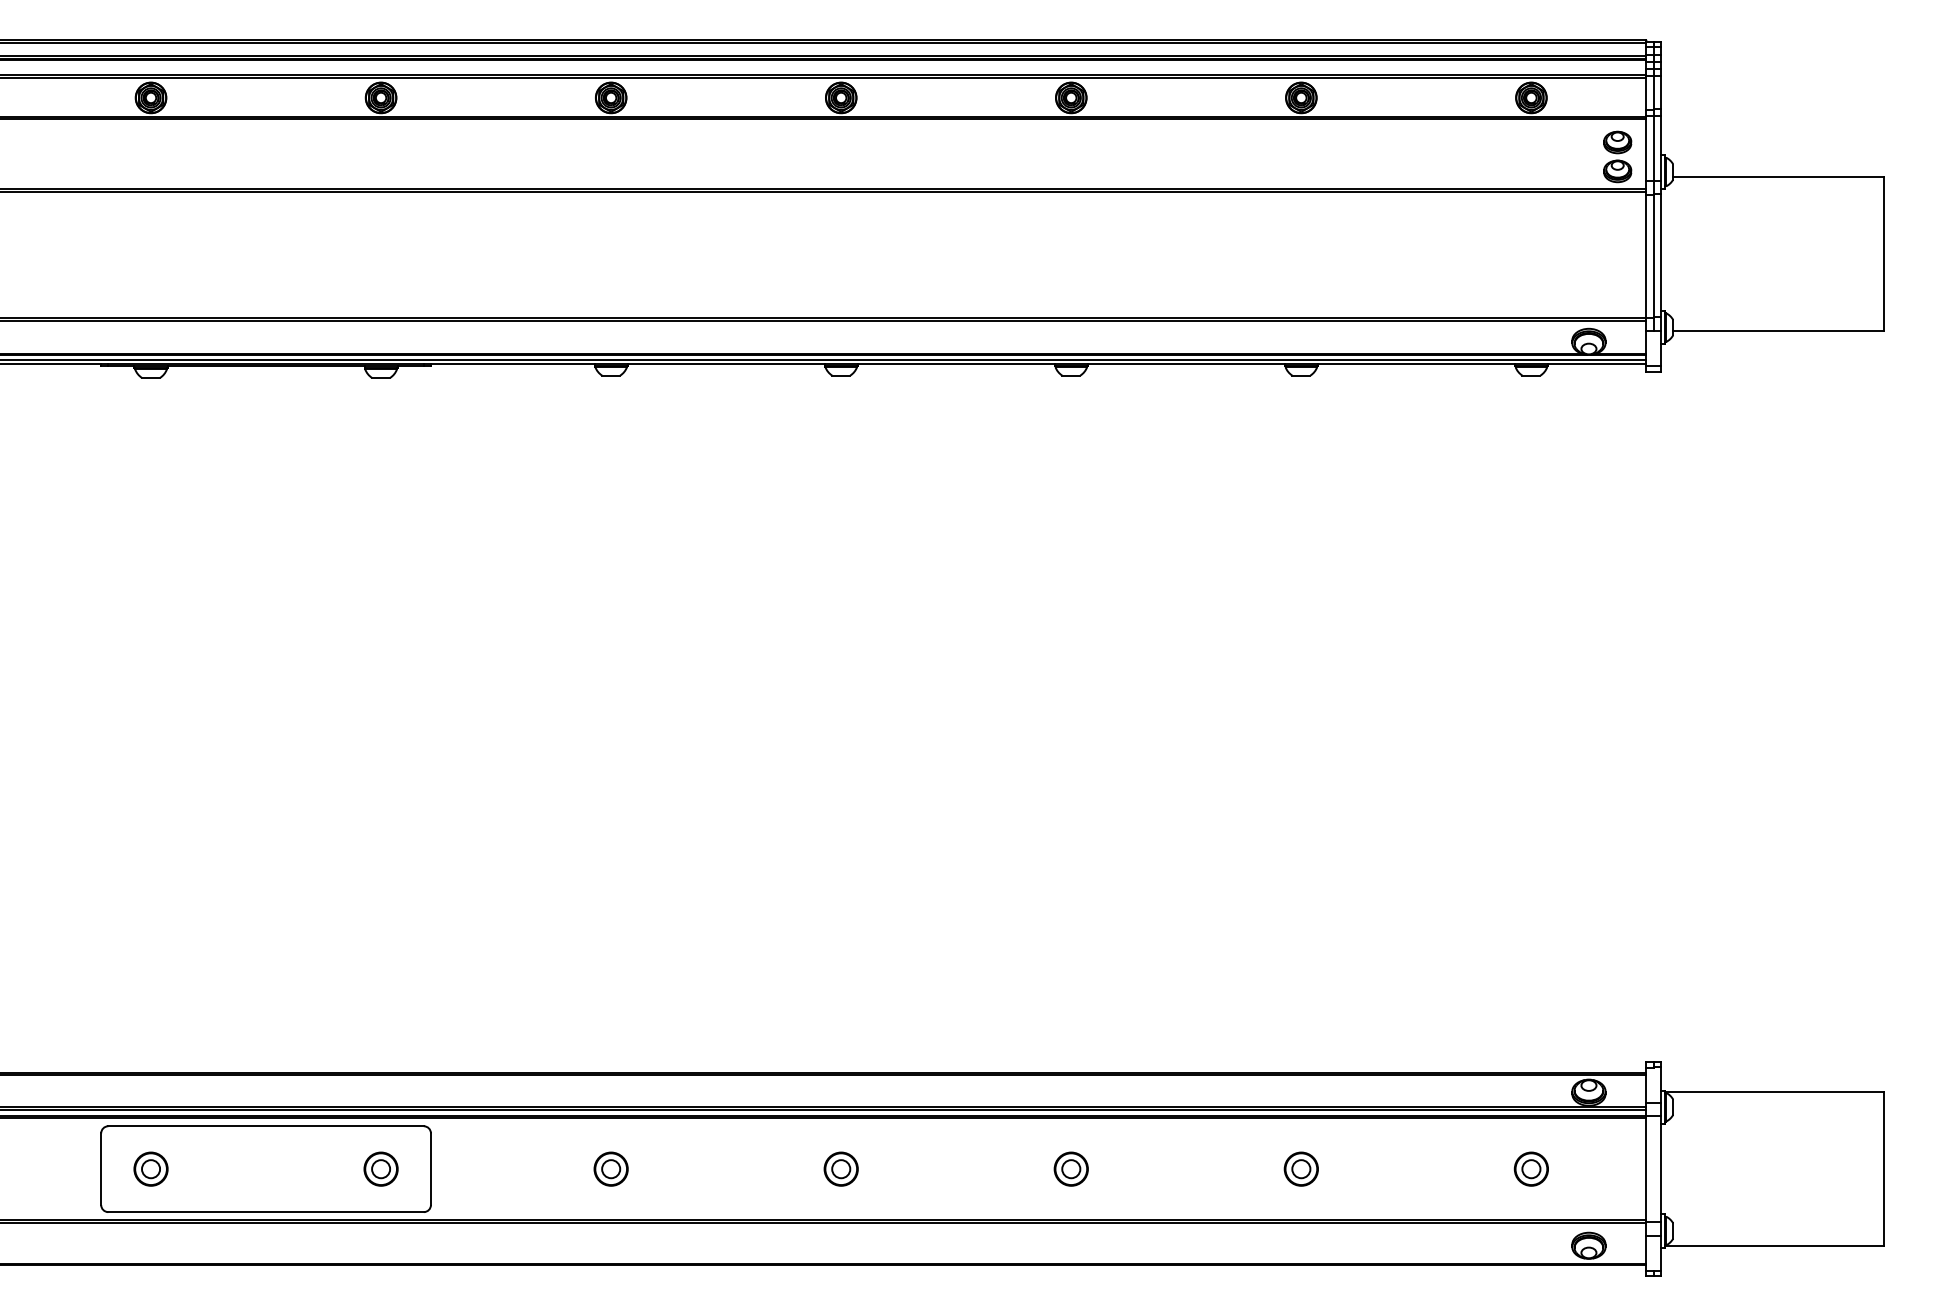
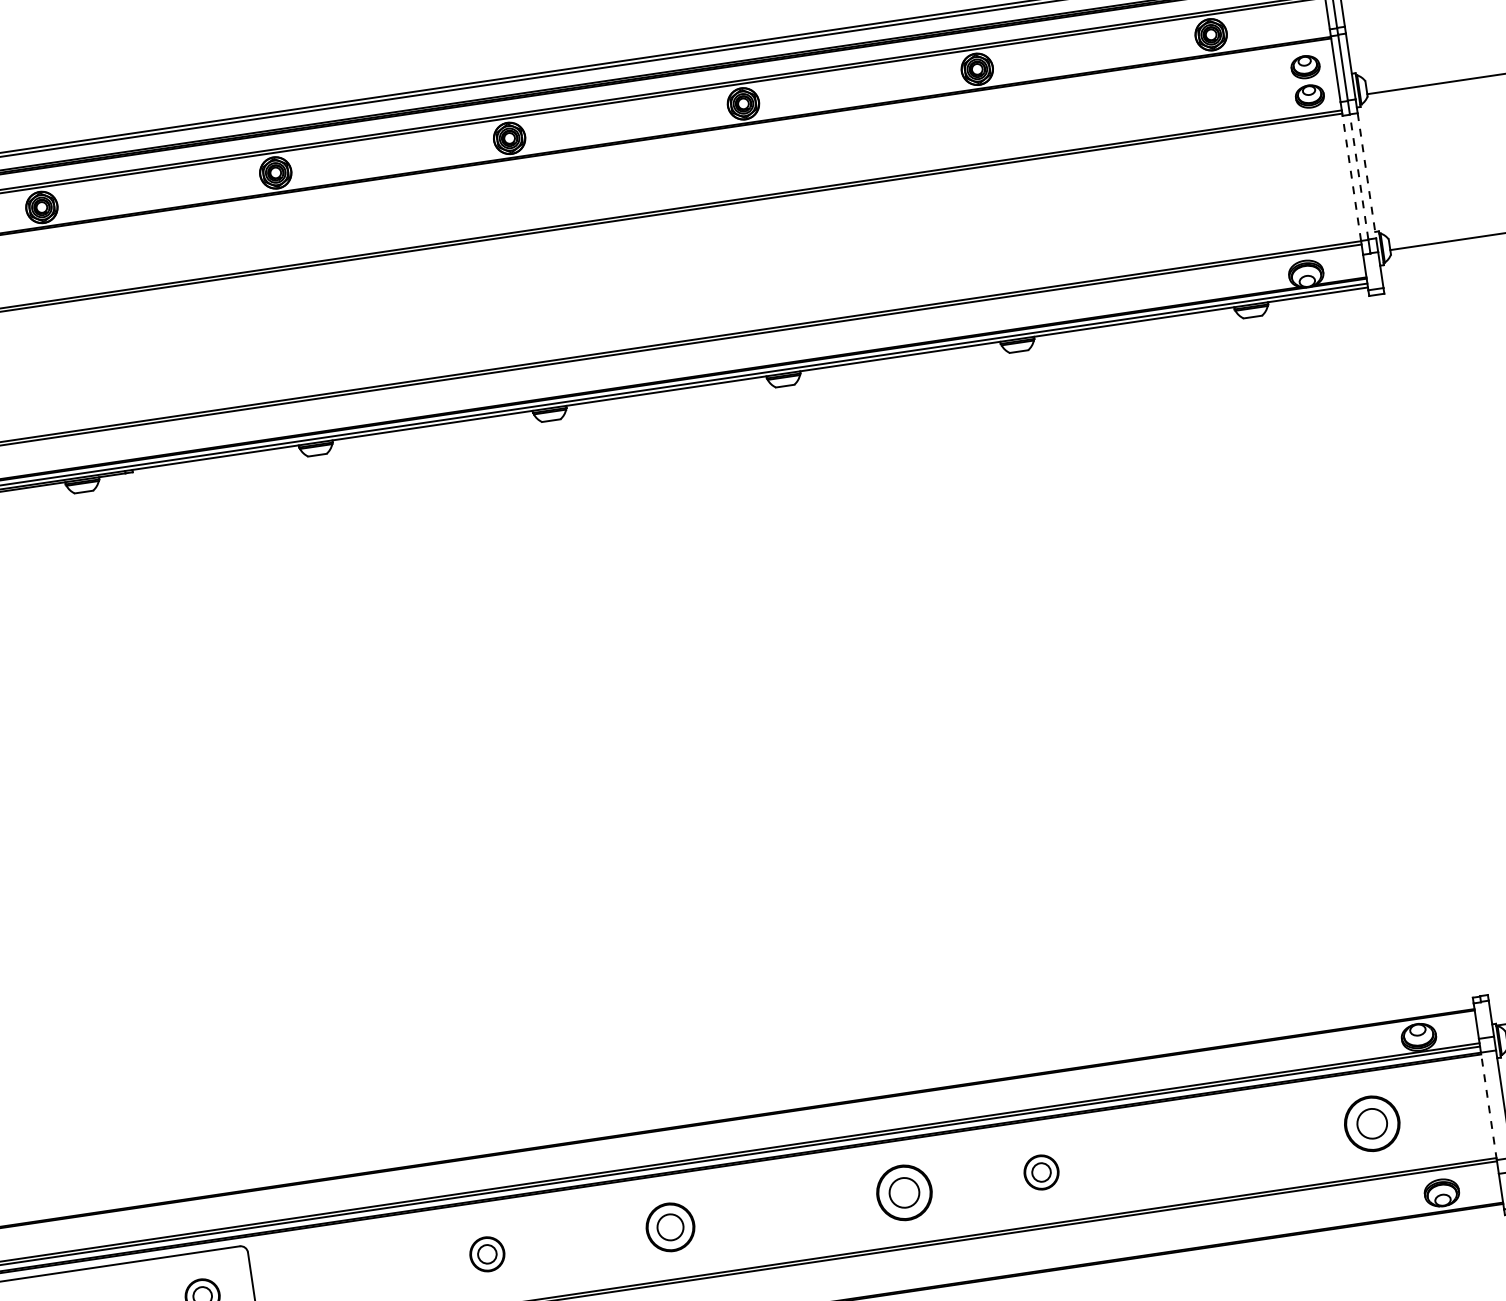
line: (1653, 255) -> (1358, 176), solid -> dashed
line: (1661, 255) -> (1367, 175), solid -> dashed
line: (1646, 256) -> (1351, 178), solid -> dashed
part: (610, 1168) -> (486, 1253), moved
part: (840, 1168) -> (669, 1226), size x1.4
part: (1070, 1168) -> (903, 1192), size x1.6
part: (1300, 1168) -> (1040, 1171), moved
part: (1530, 1168) -> (1370, 1123), size x1.6
line: (1646, 1169) -> (1488, 1106), solid -> dashed

